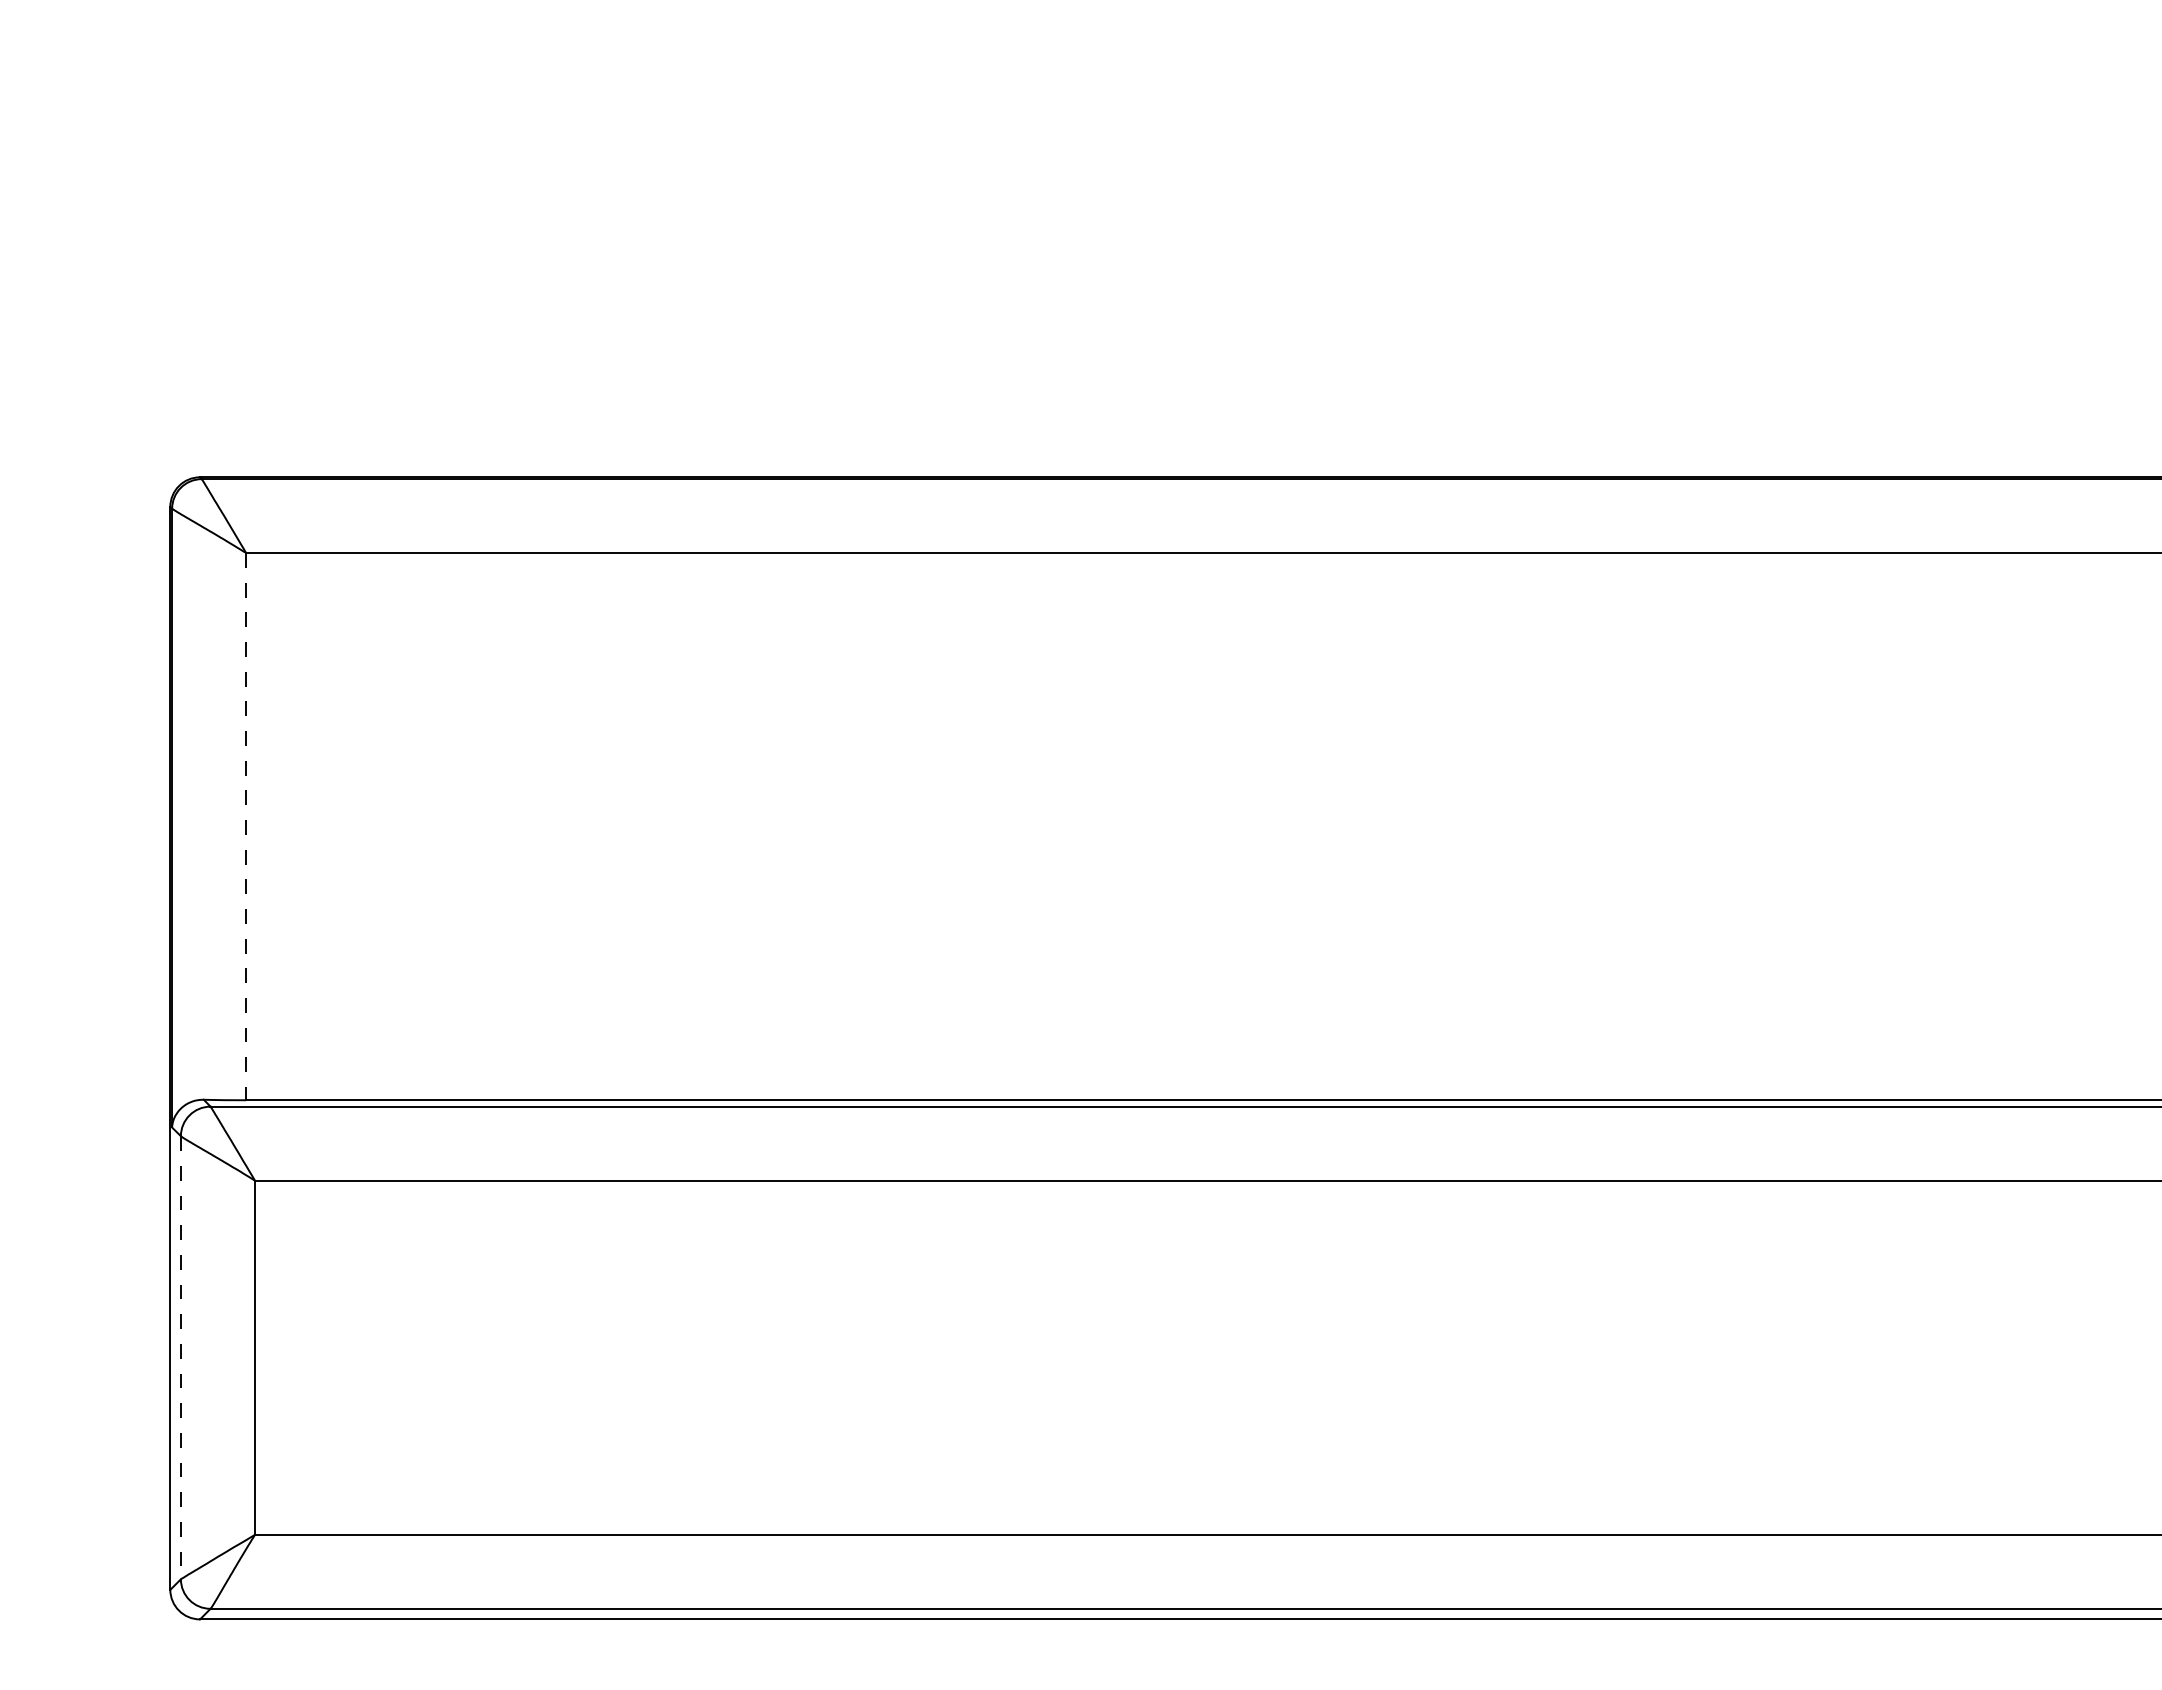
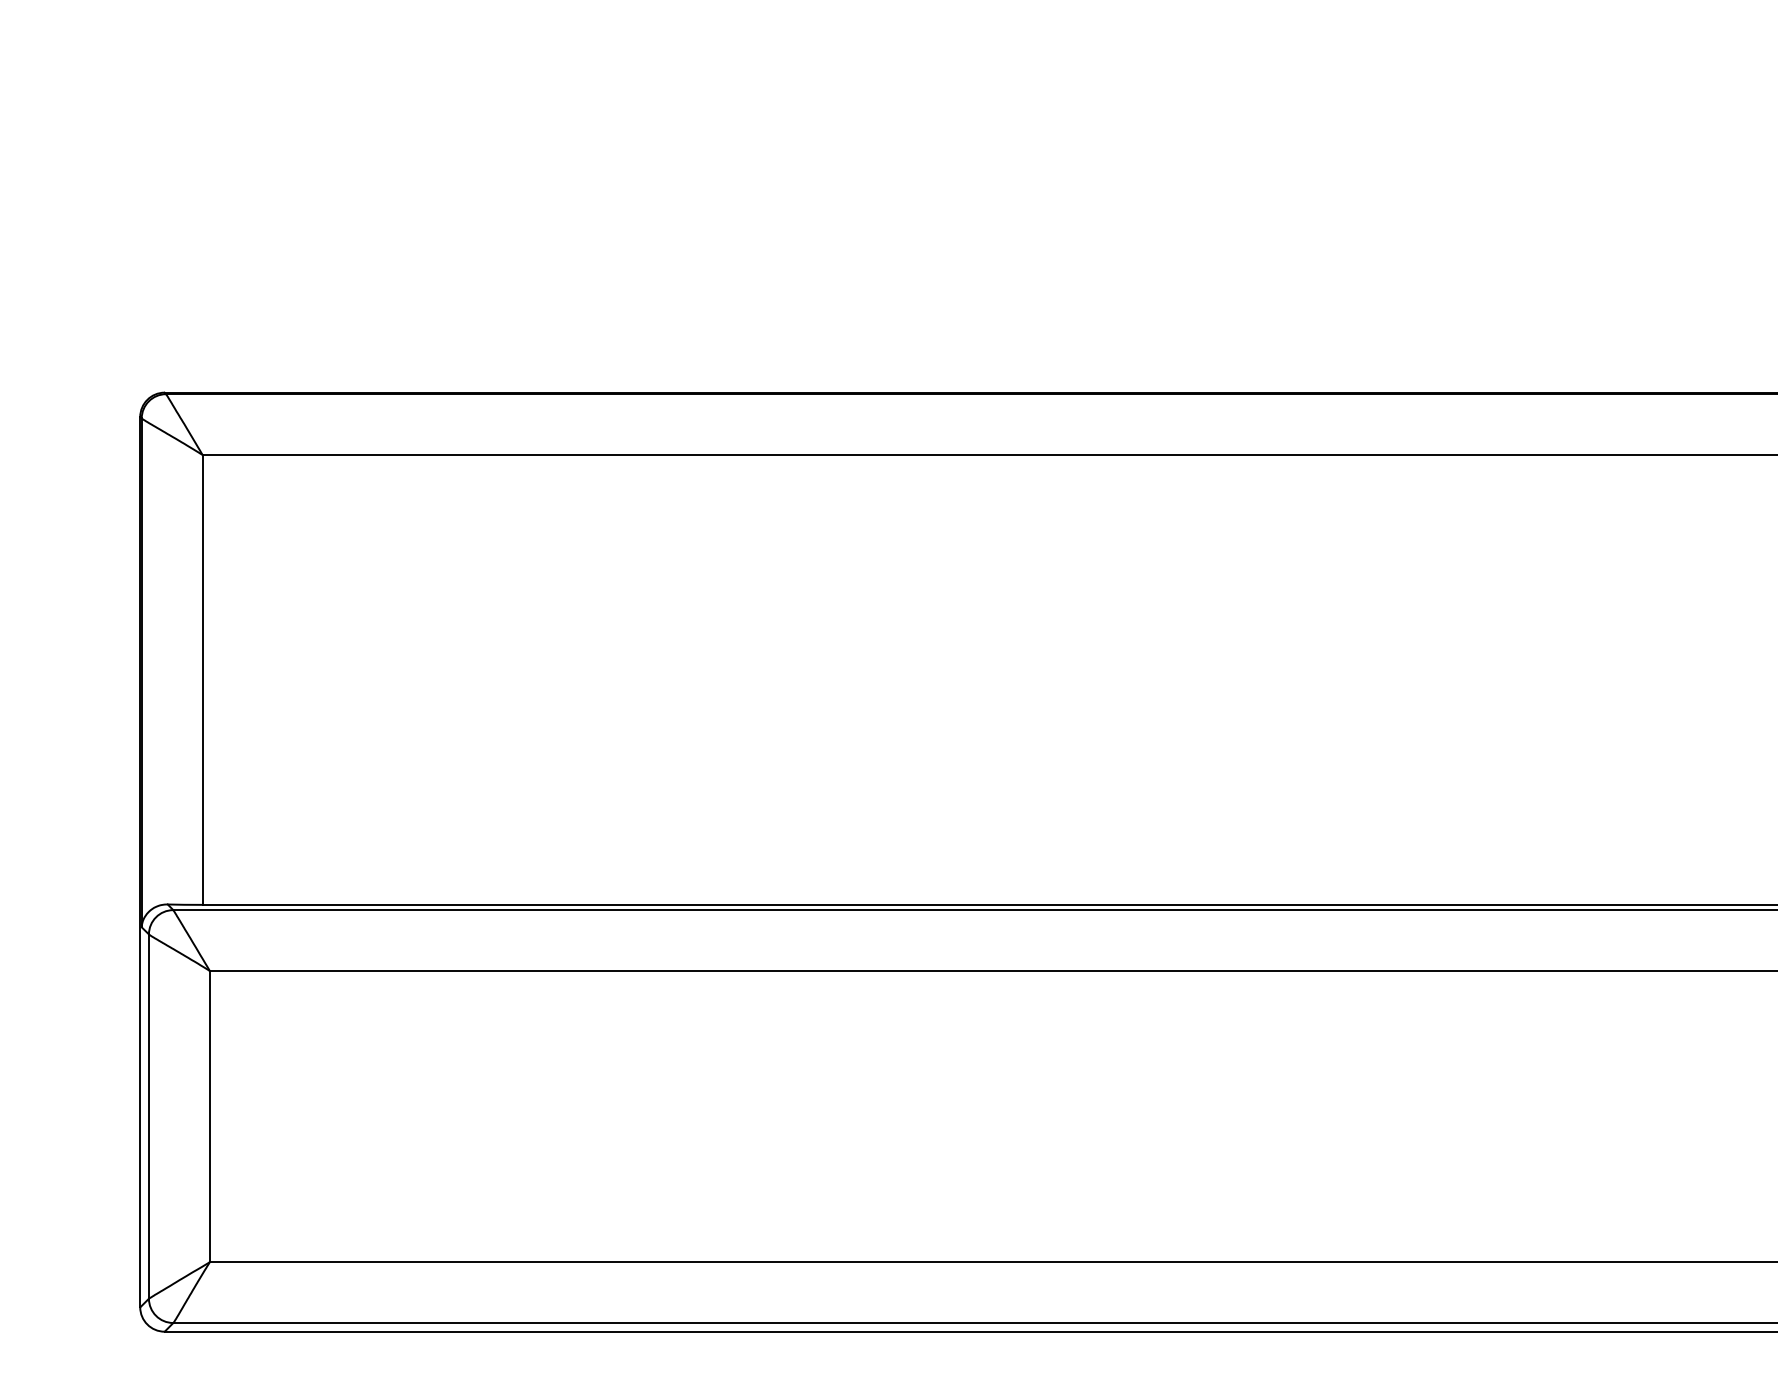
line: (246, 826) -> (202, 679), dashed -> solid
line: (180, 1357) -> (148, 1116), dashed -> solid

